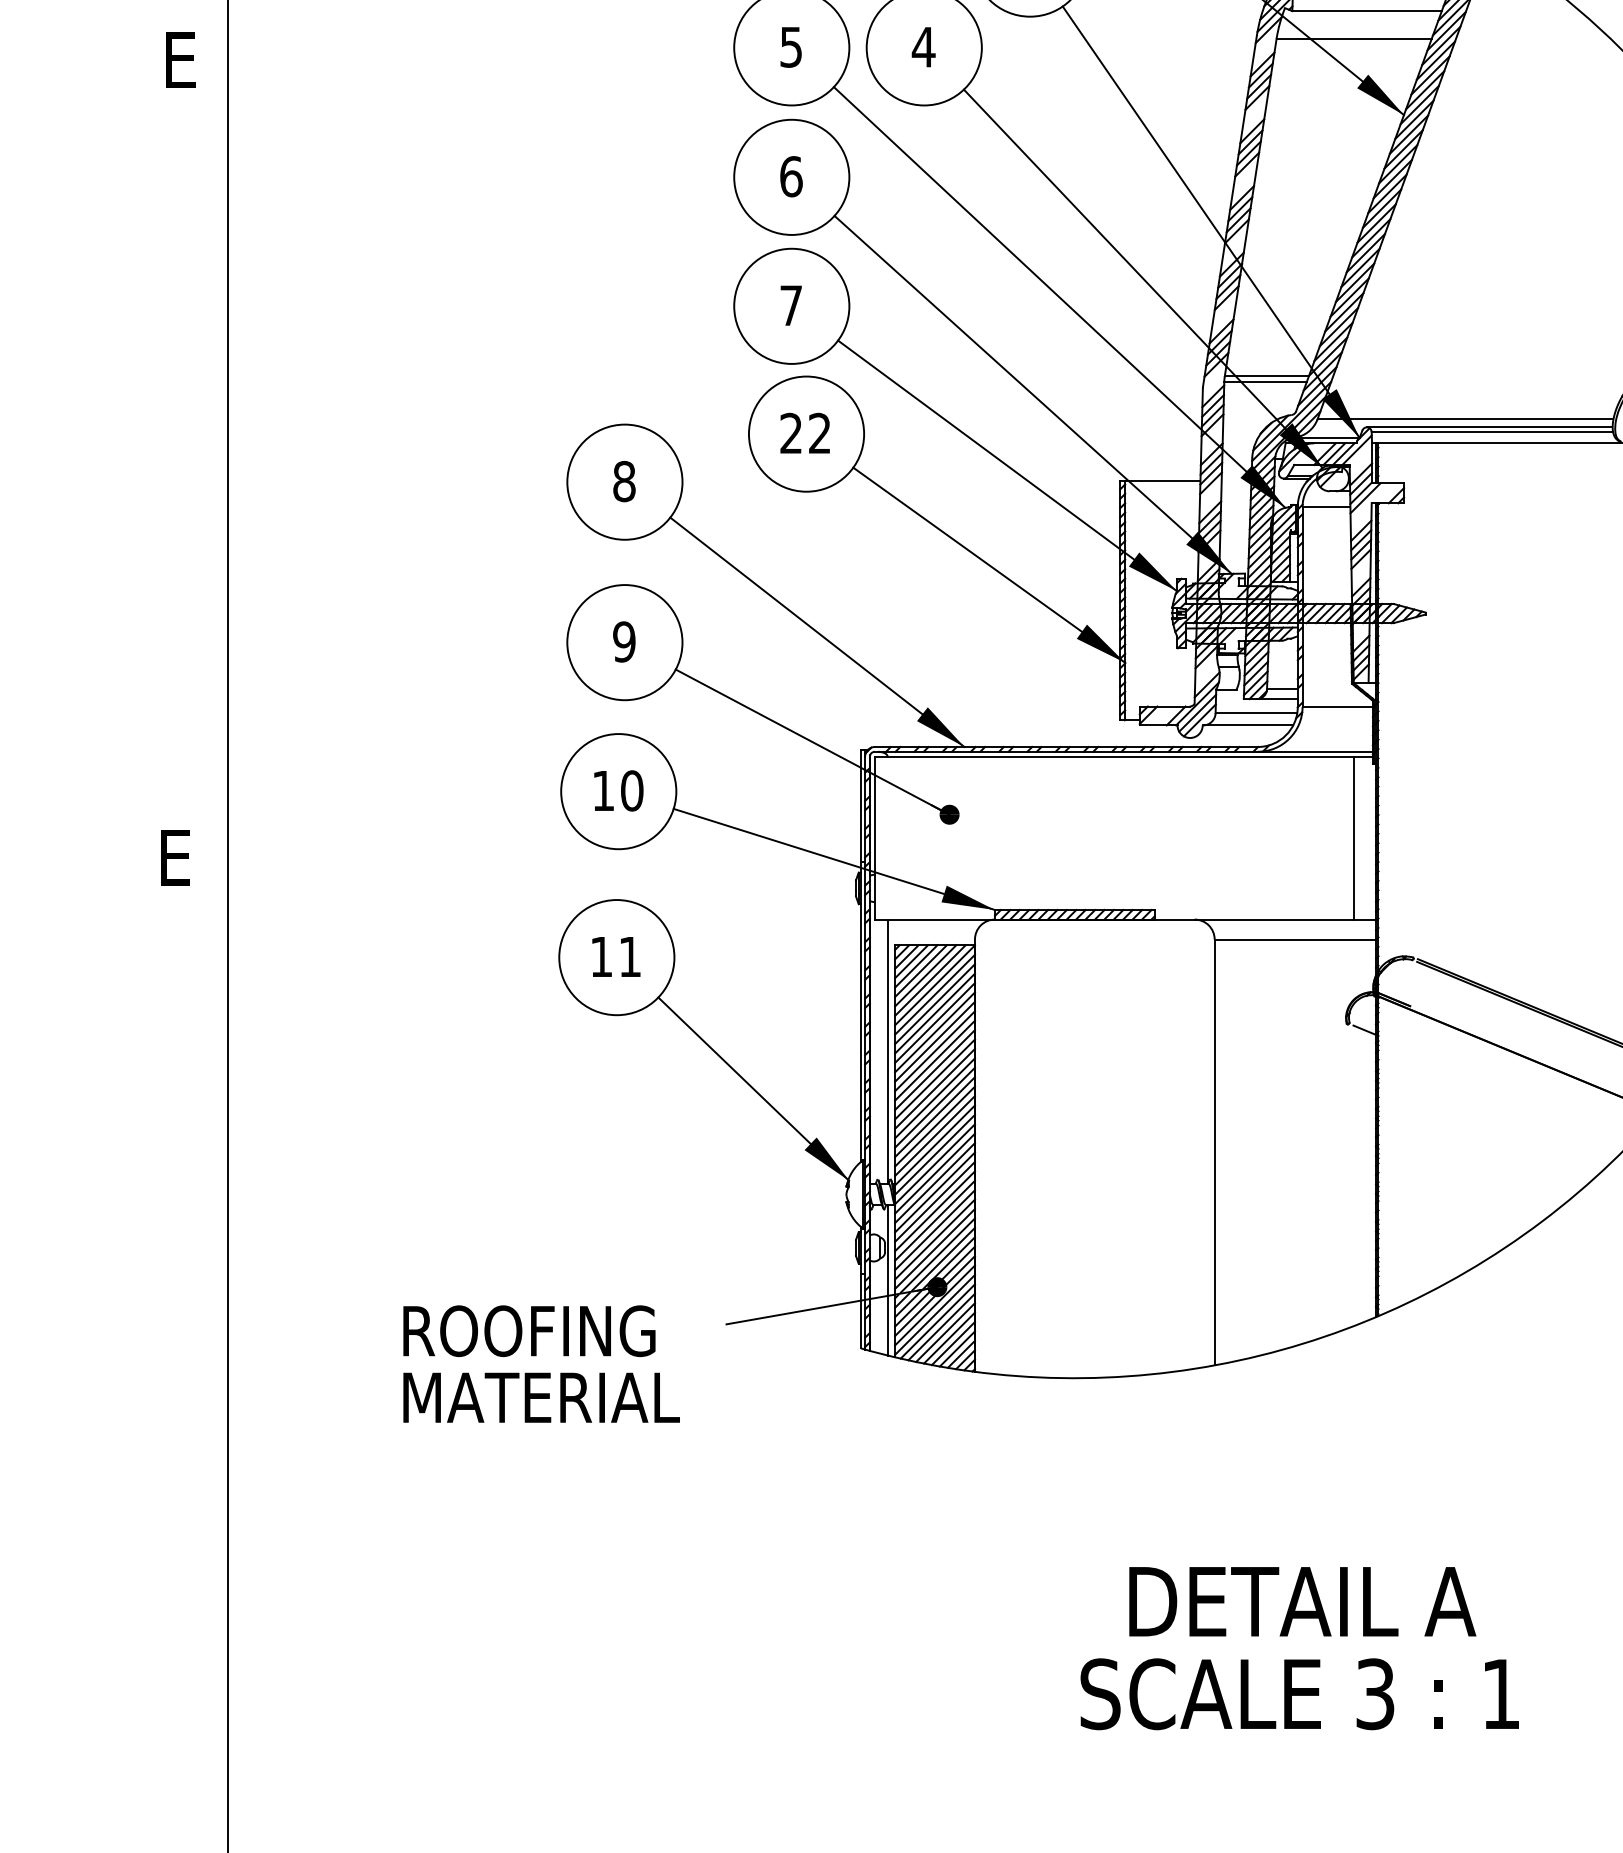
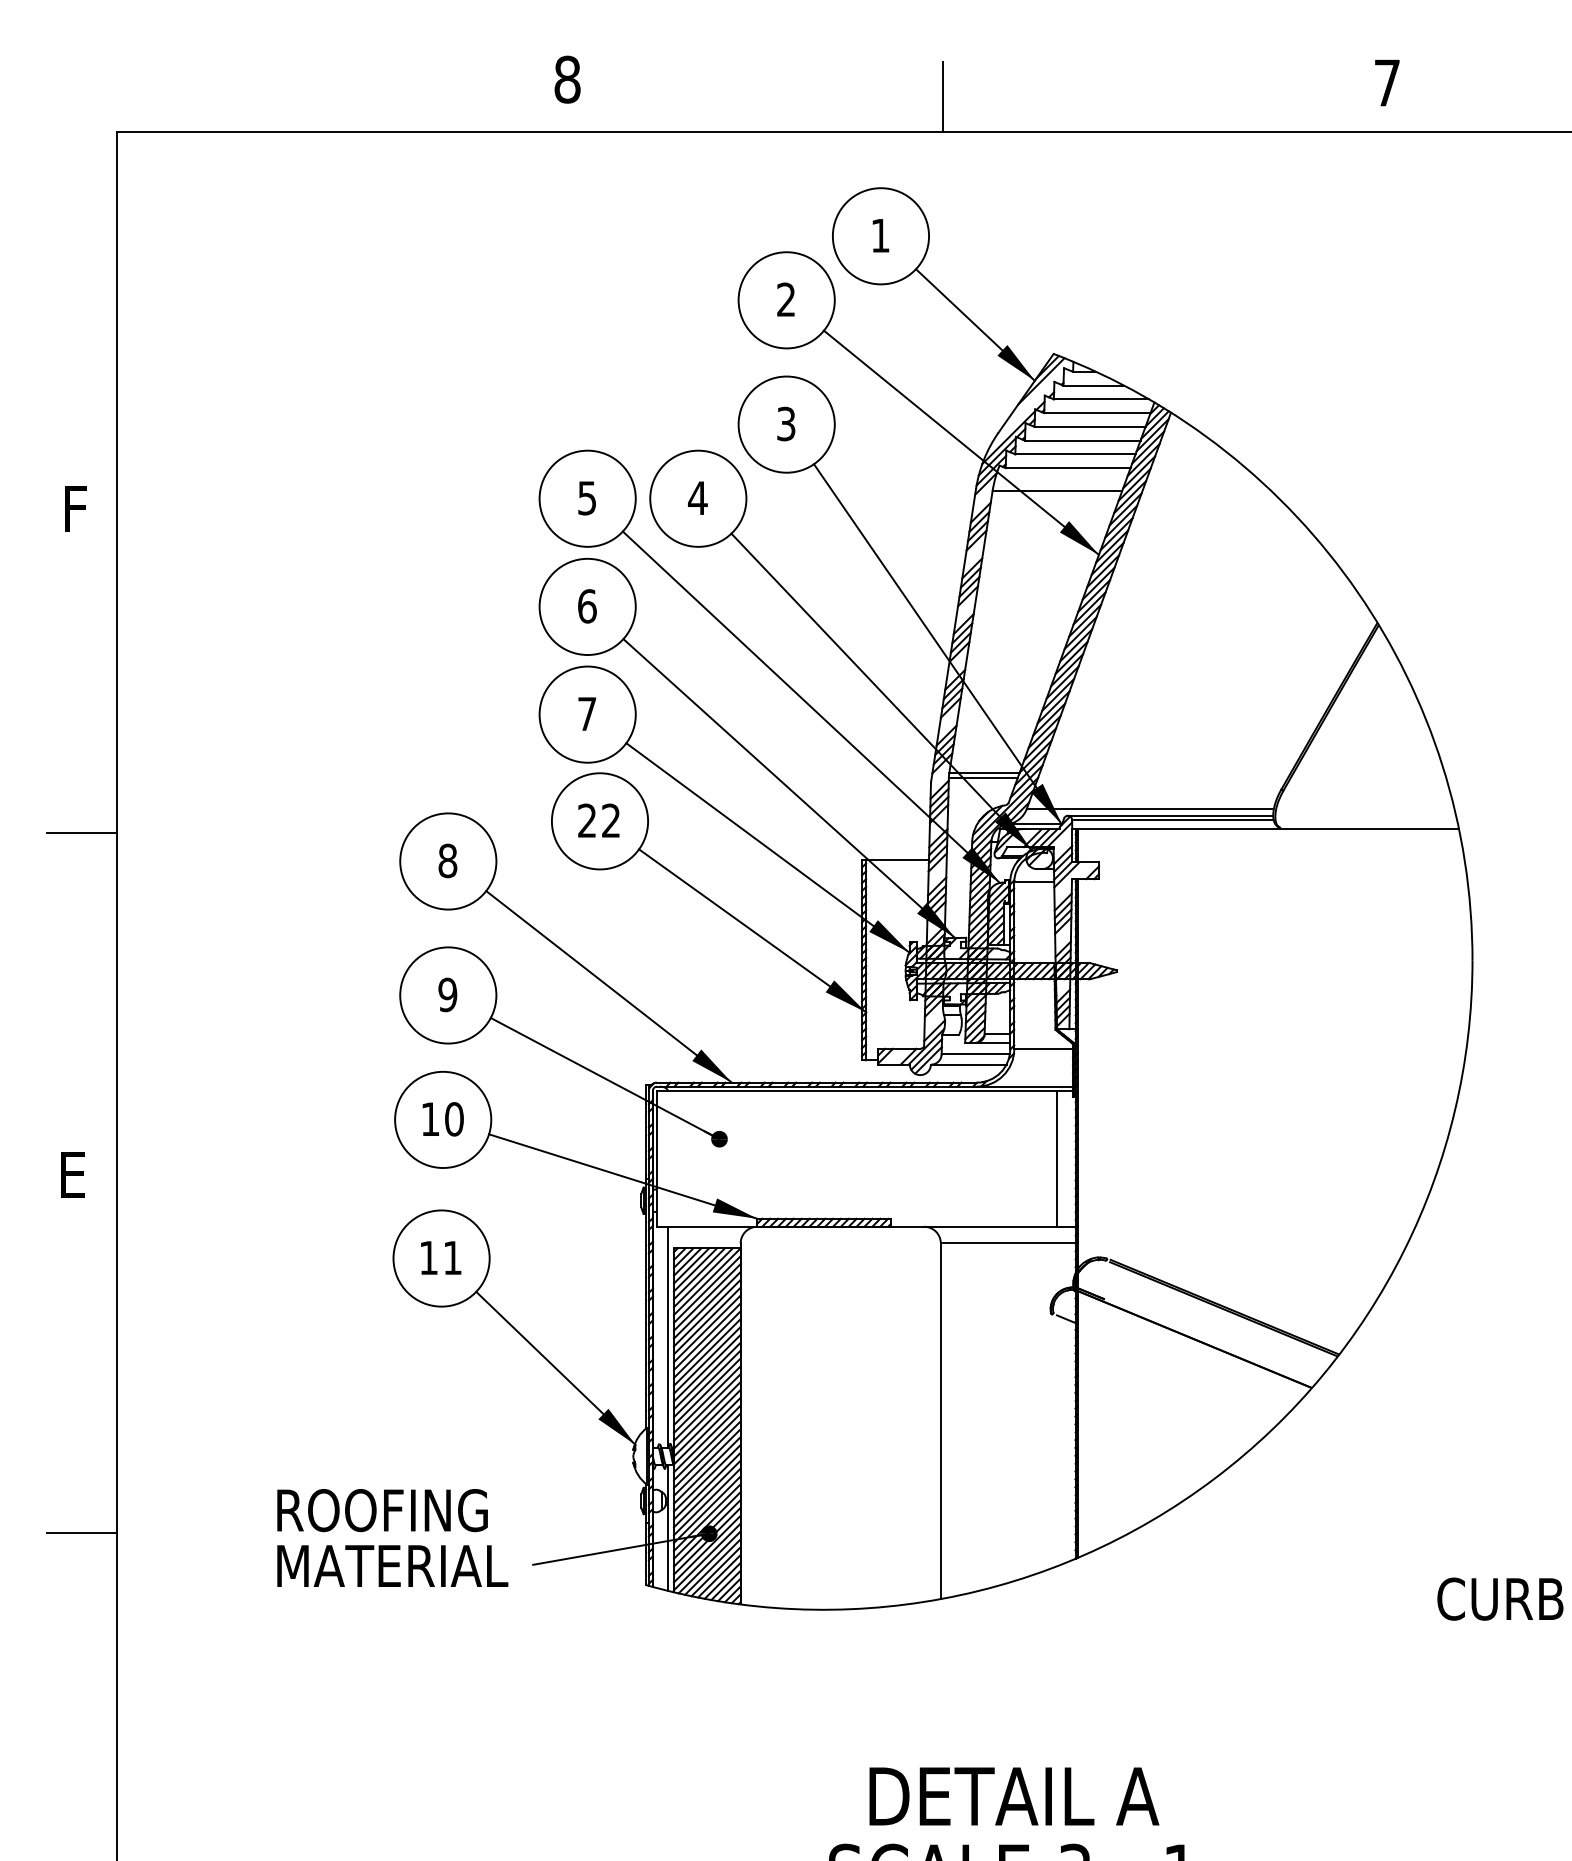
text: (183, 59) -> (79, 508), E -> F
line: (186, 447) -> (82, 832), added
line: (186, 1286) -> (82, 1533), added
text: (541, 1363) -> (392, 1537), moved

